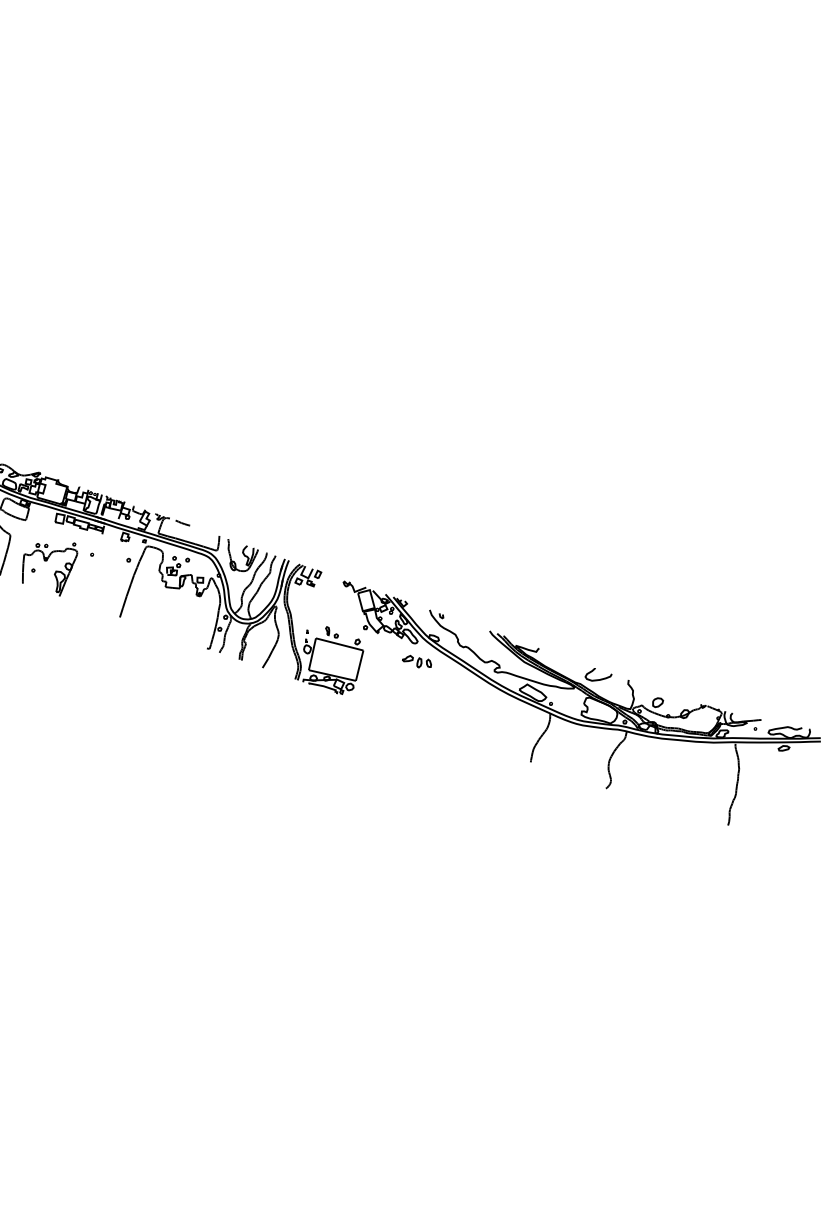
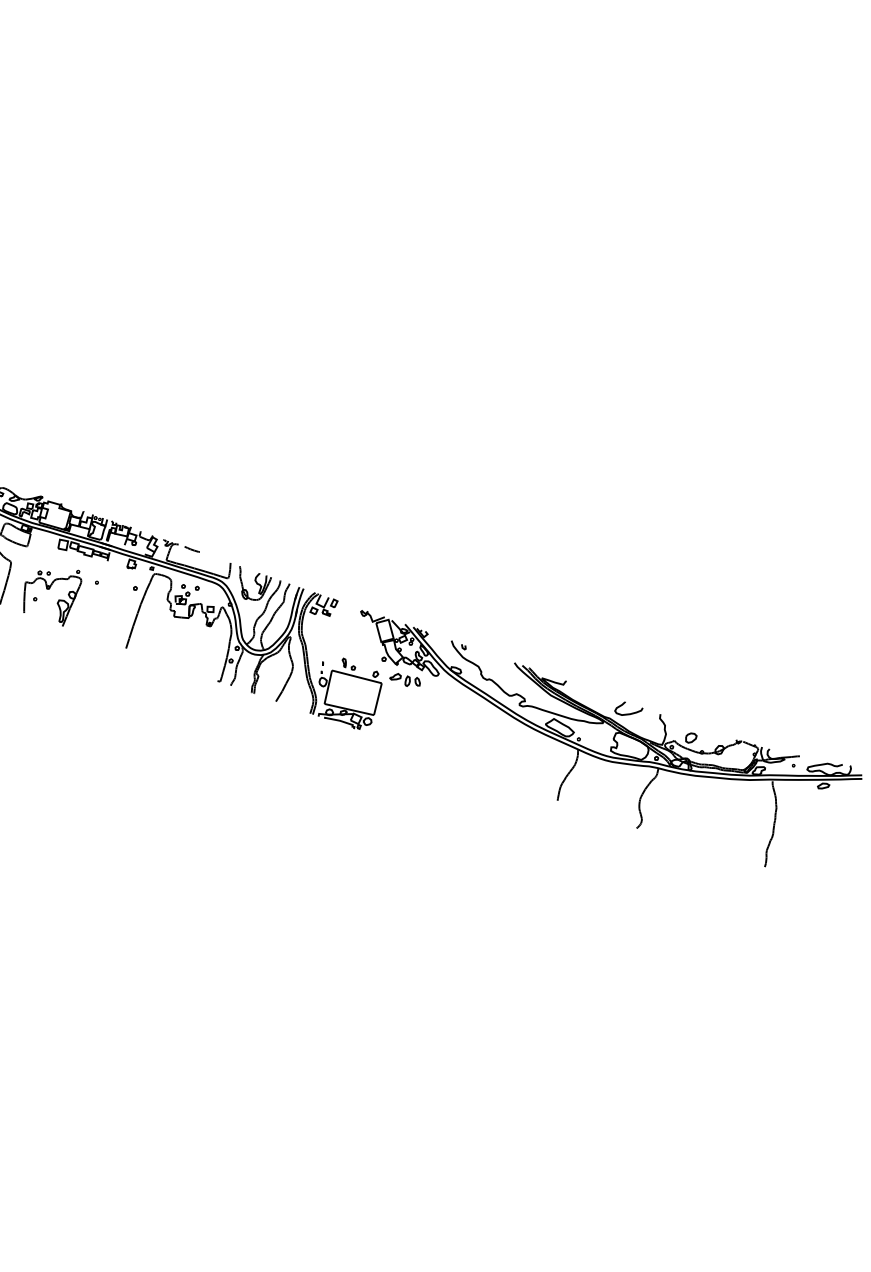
part: (416, 661) -> (404, 679), moved

